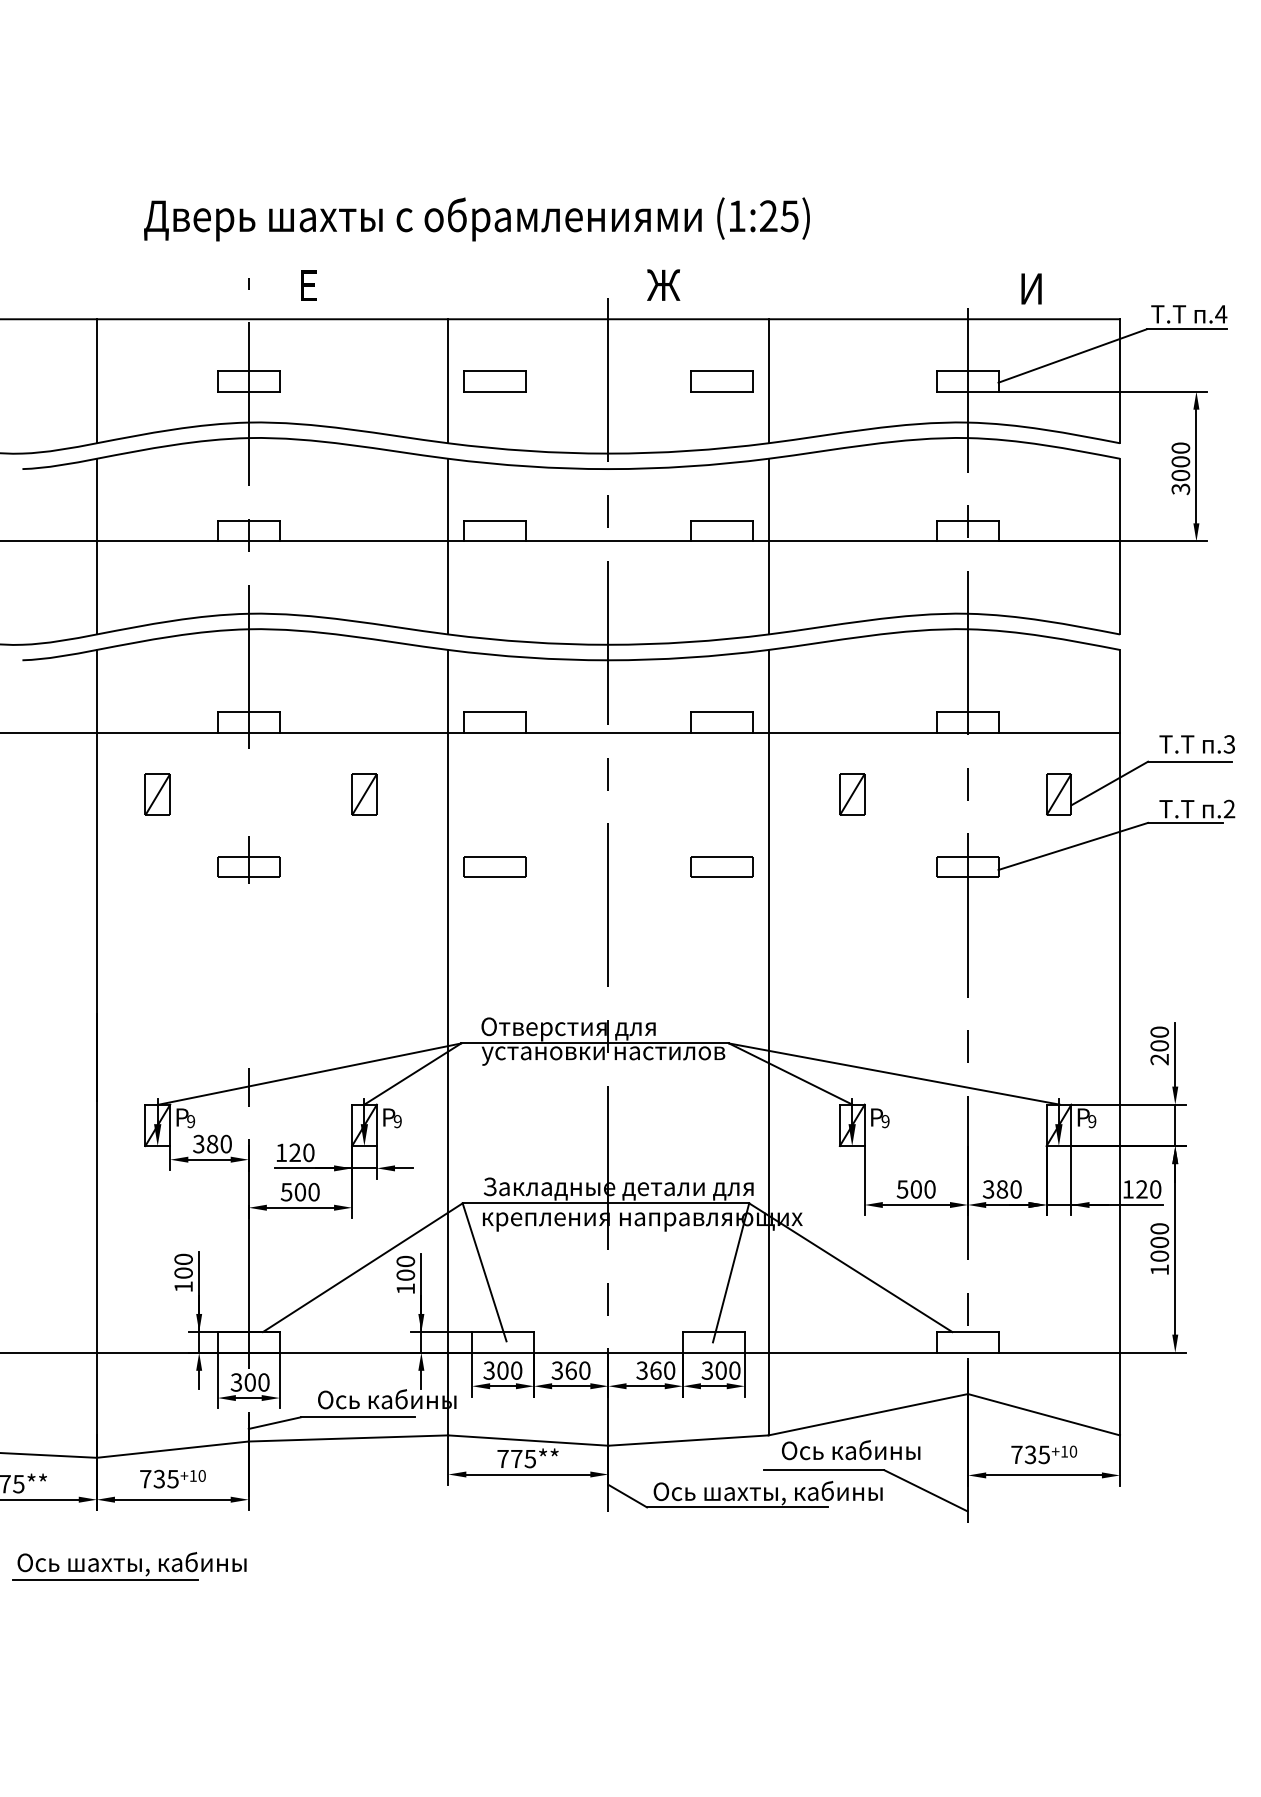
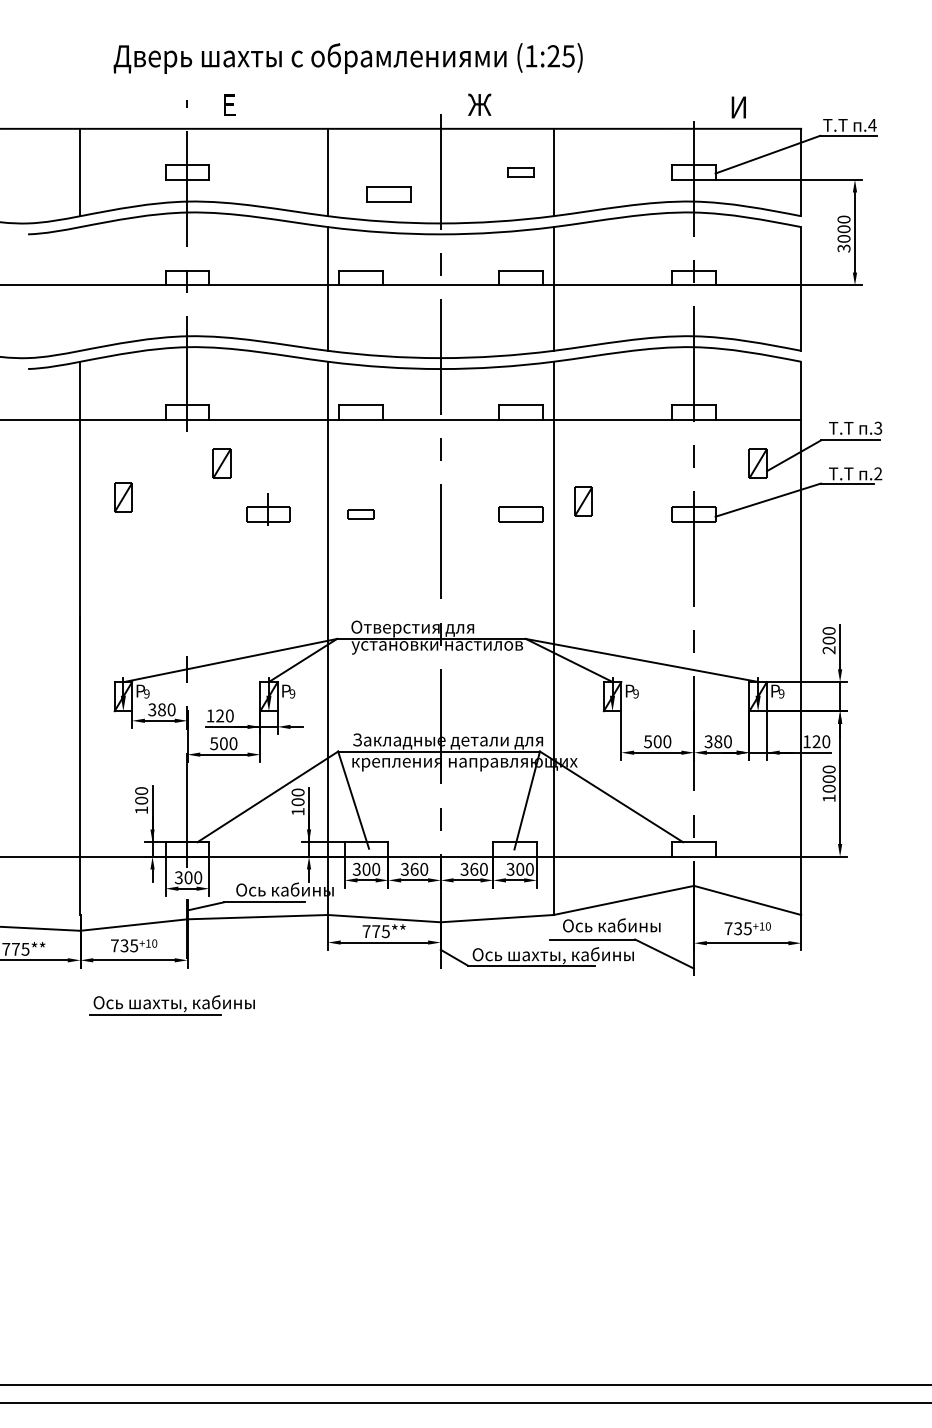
part: (494, 381) -> (388, 194), moved
part: (721, 381) -> (520, 172), size x0.6
line: (96, 545) -> (80, 288), removed
part: (157, 794) -> (123, 497), moved
part: (363, 794) -> (221, 463), moved
part: (852, 794) -> (583, 501), moved
part: (248, 859) -> (268, 509), moved
part: (494, 866) -> (360, 514), size x0.6
part: (128, 1566) -> (171, 1005), moved

